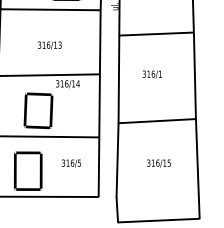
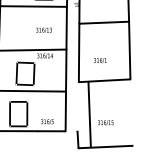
text: (48, 44) -> (43, 29), moved
text: (152, 74) -> (100, 60), moved
line: (116, 159) -> (77, 106), removed
text: (71, 162) -> (47, 121), moved
text: (158, 162) -> (105, 122), moved
line: (197, 168) -> (89, 114), moved

